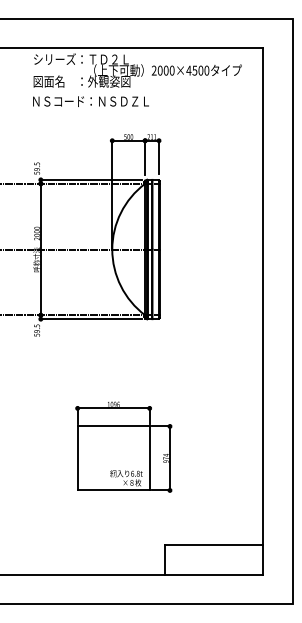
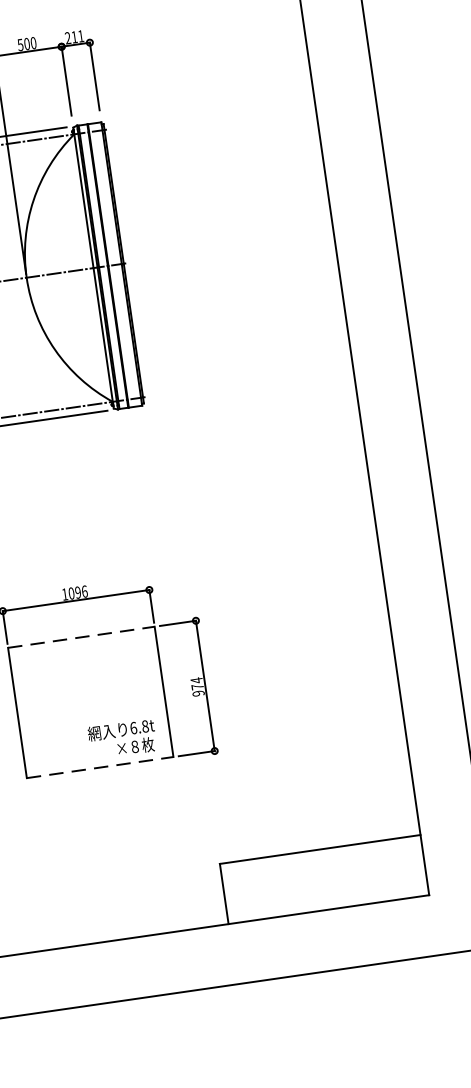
line: (114, 426) -> (83, 637), solid -> dashed
line: (114, 490) -> (101, 767), solid -> dashed

